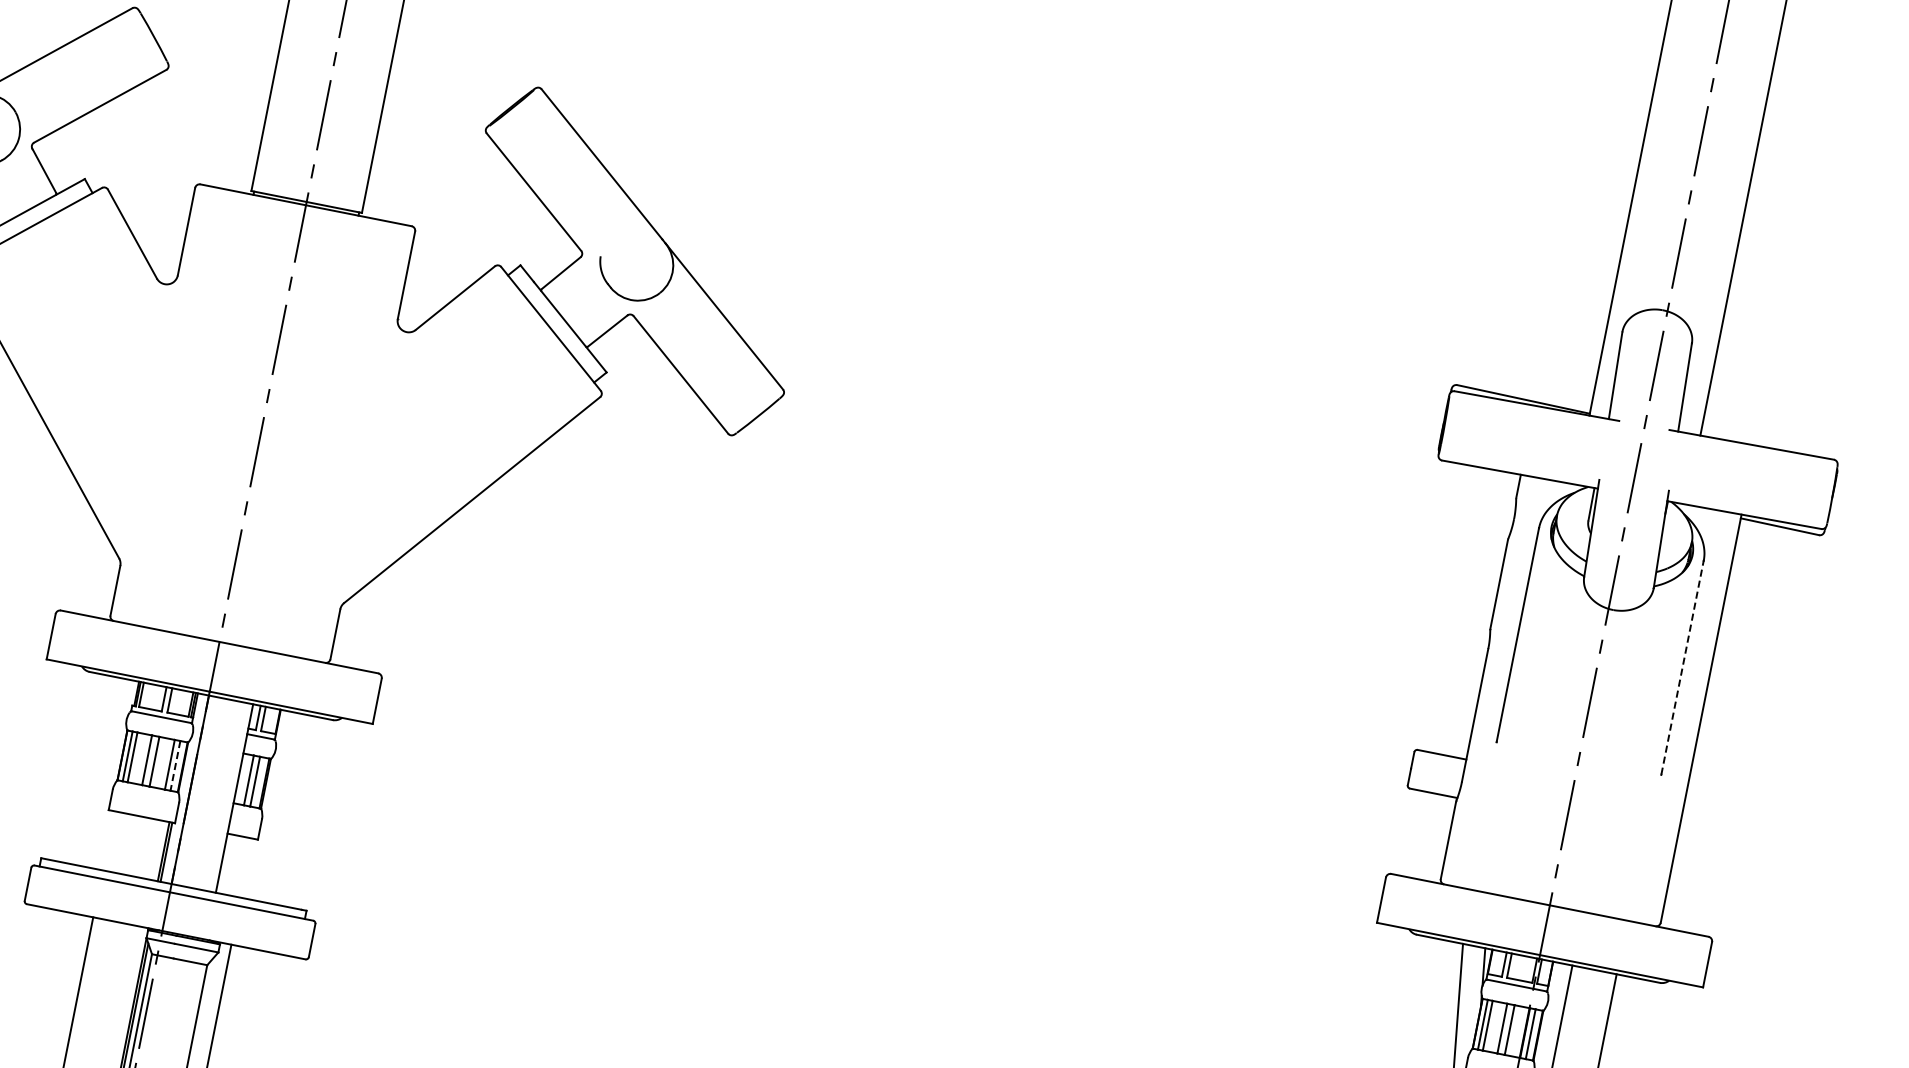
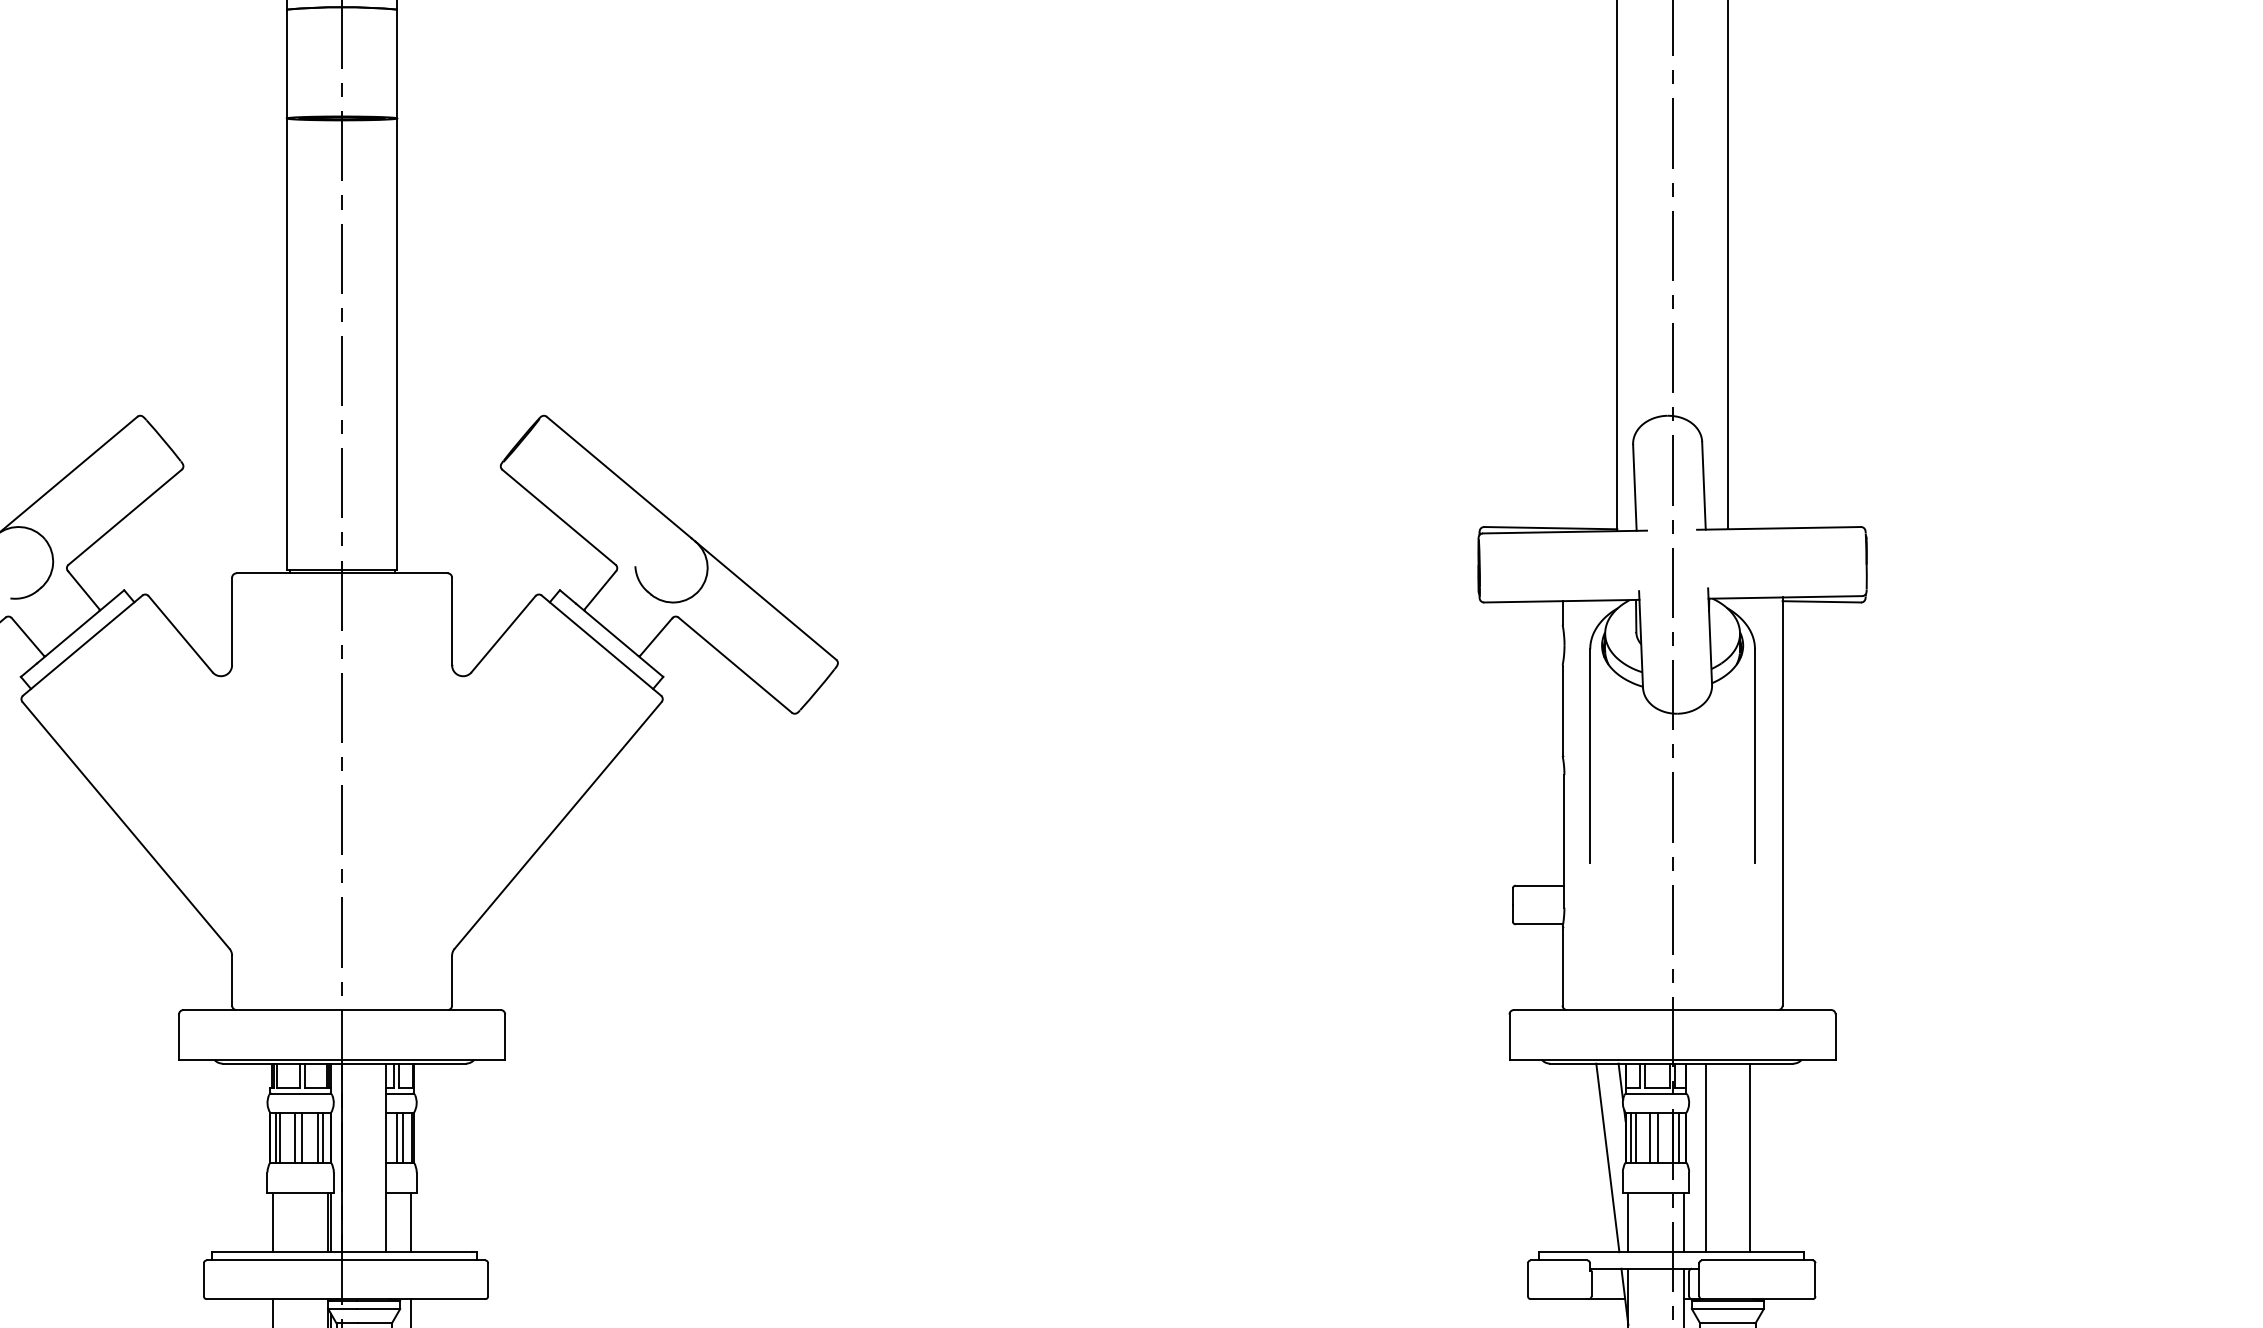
line: (1682, 668) -> (1754, 756), dashed -> solid
line: (175, 765) -> (323, 1137), dashed -> solid
line: (108, 840) -> (273, 1222), added
line: (246, 868) -> (411, 1222), added

